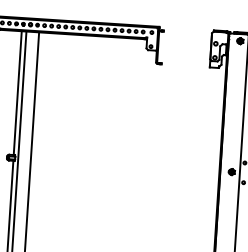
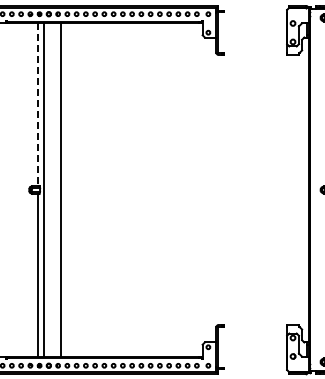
line: (17, 93) -> (37, 105), solid -> dashed

